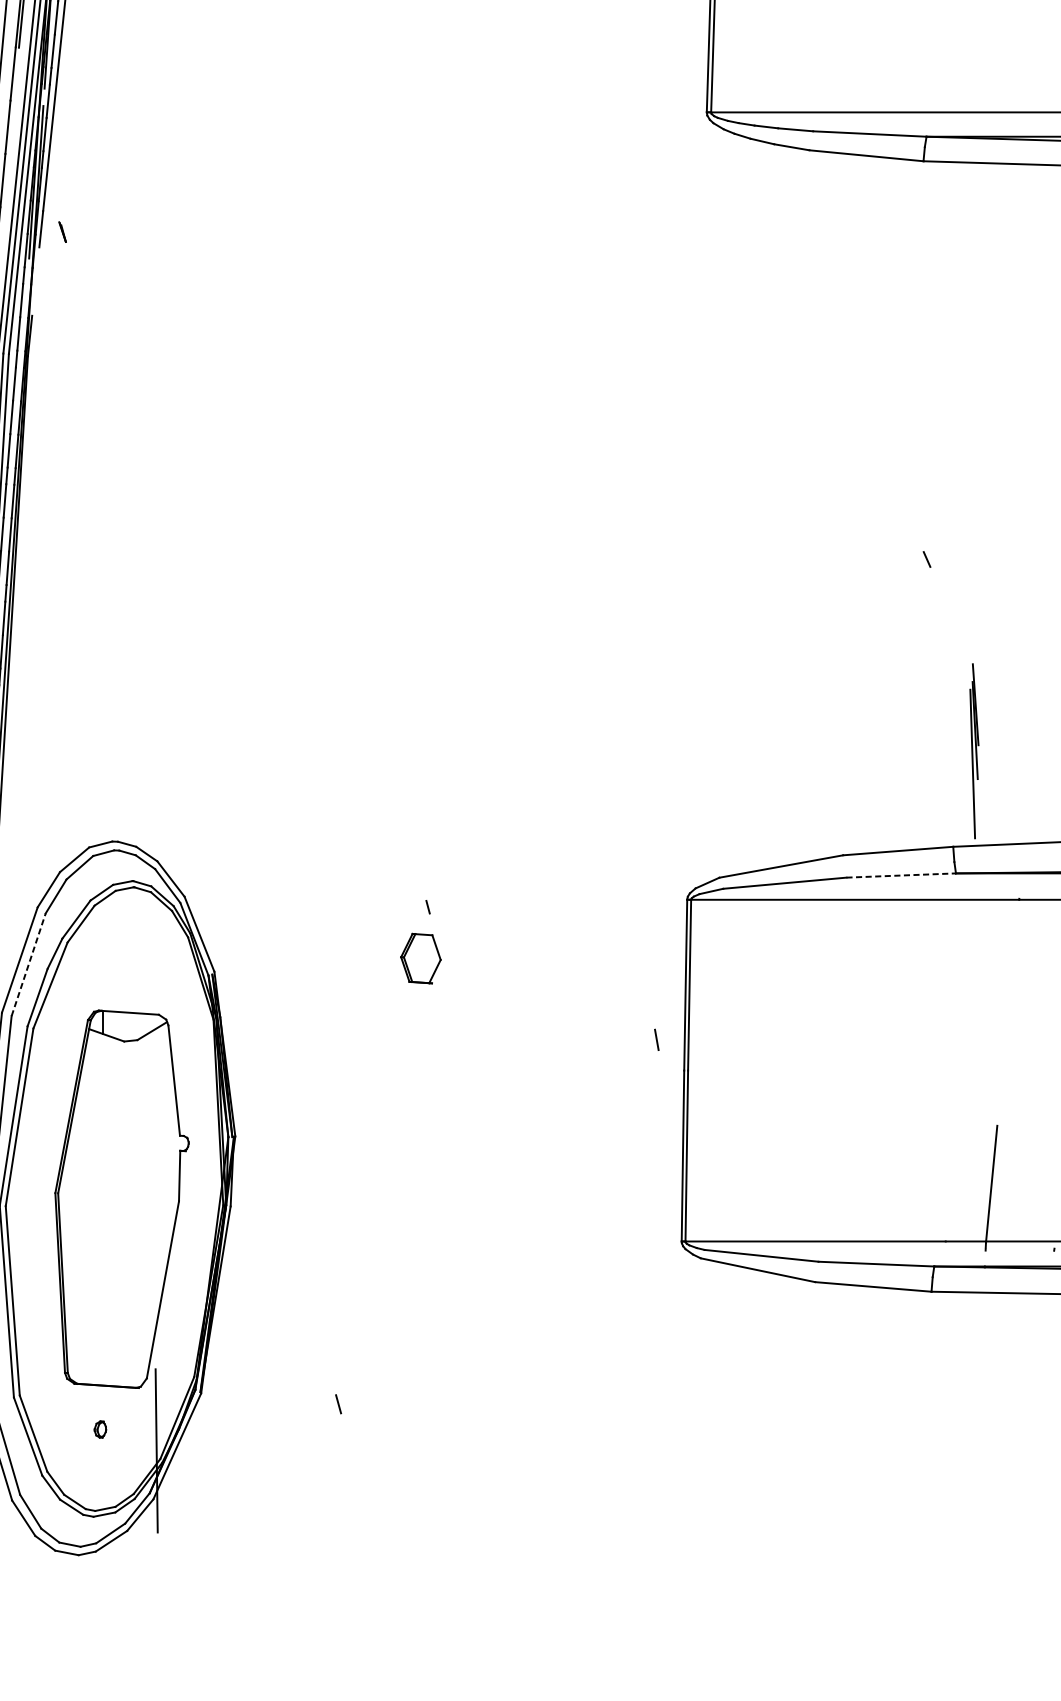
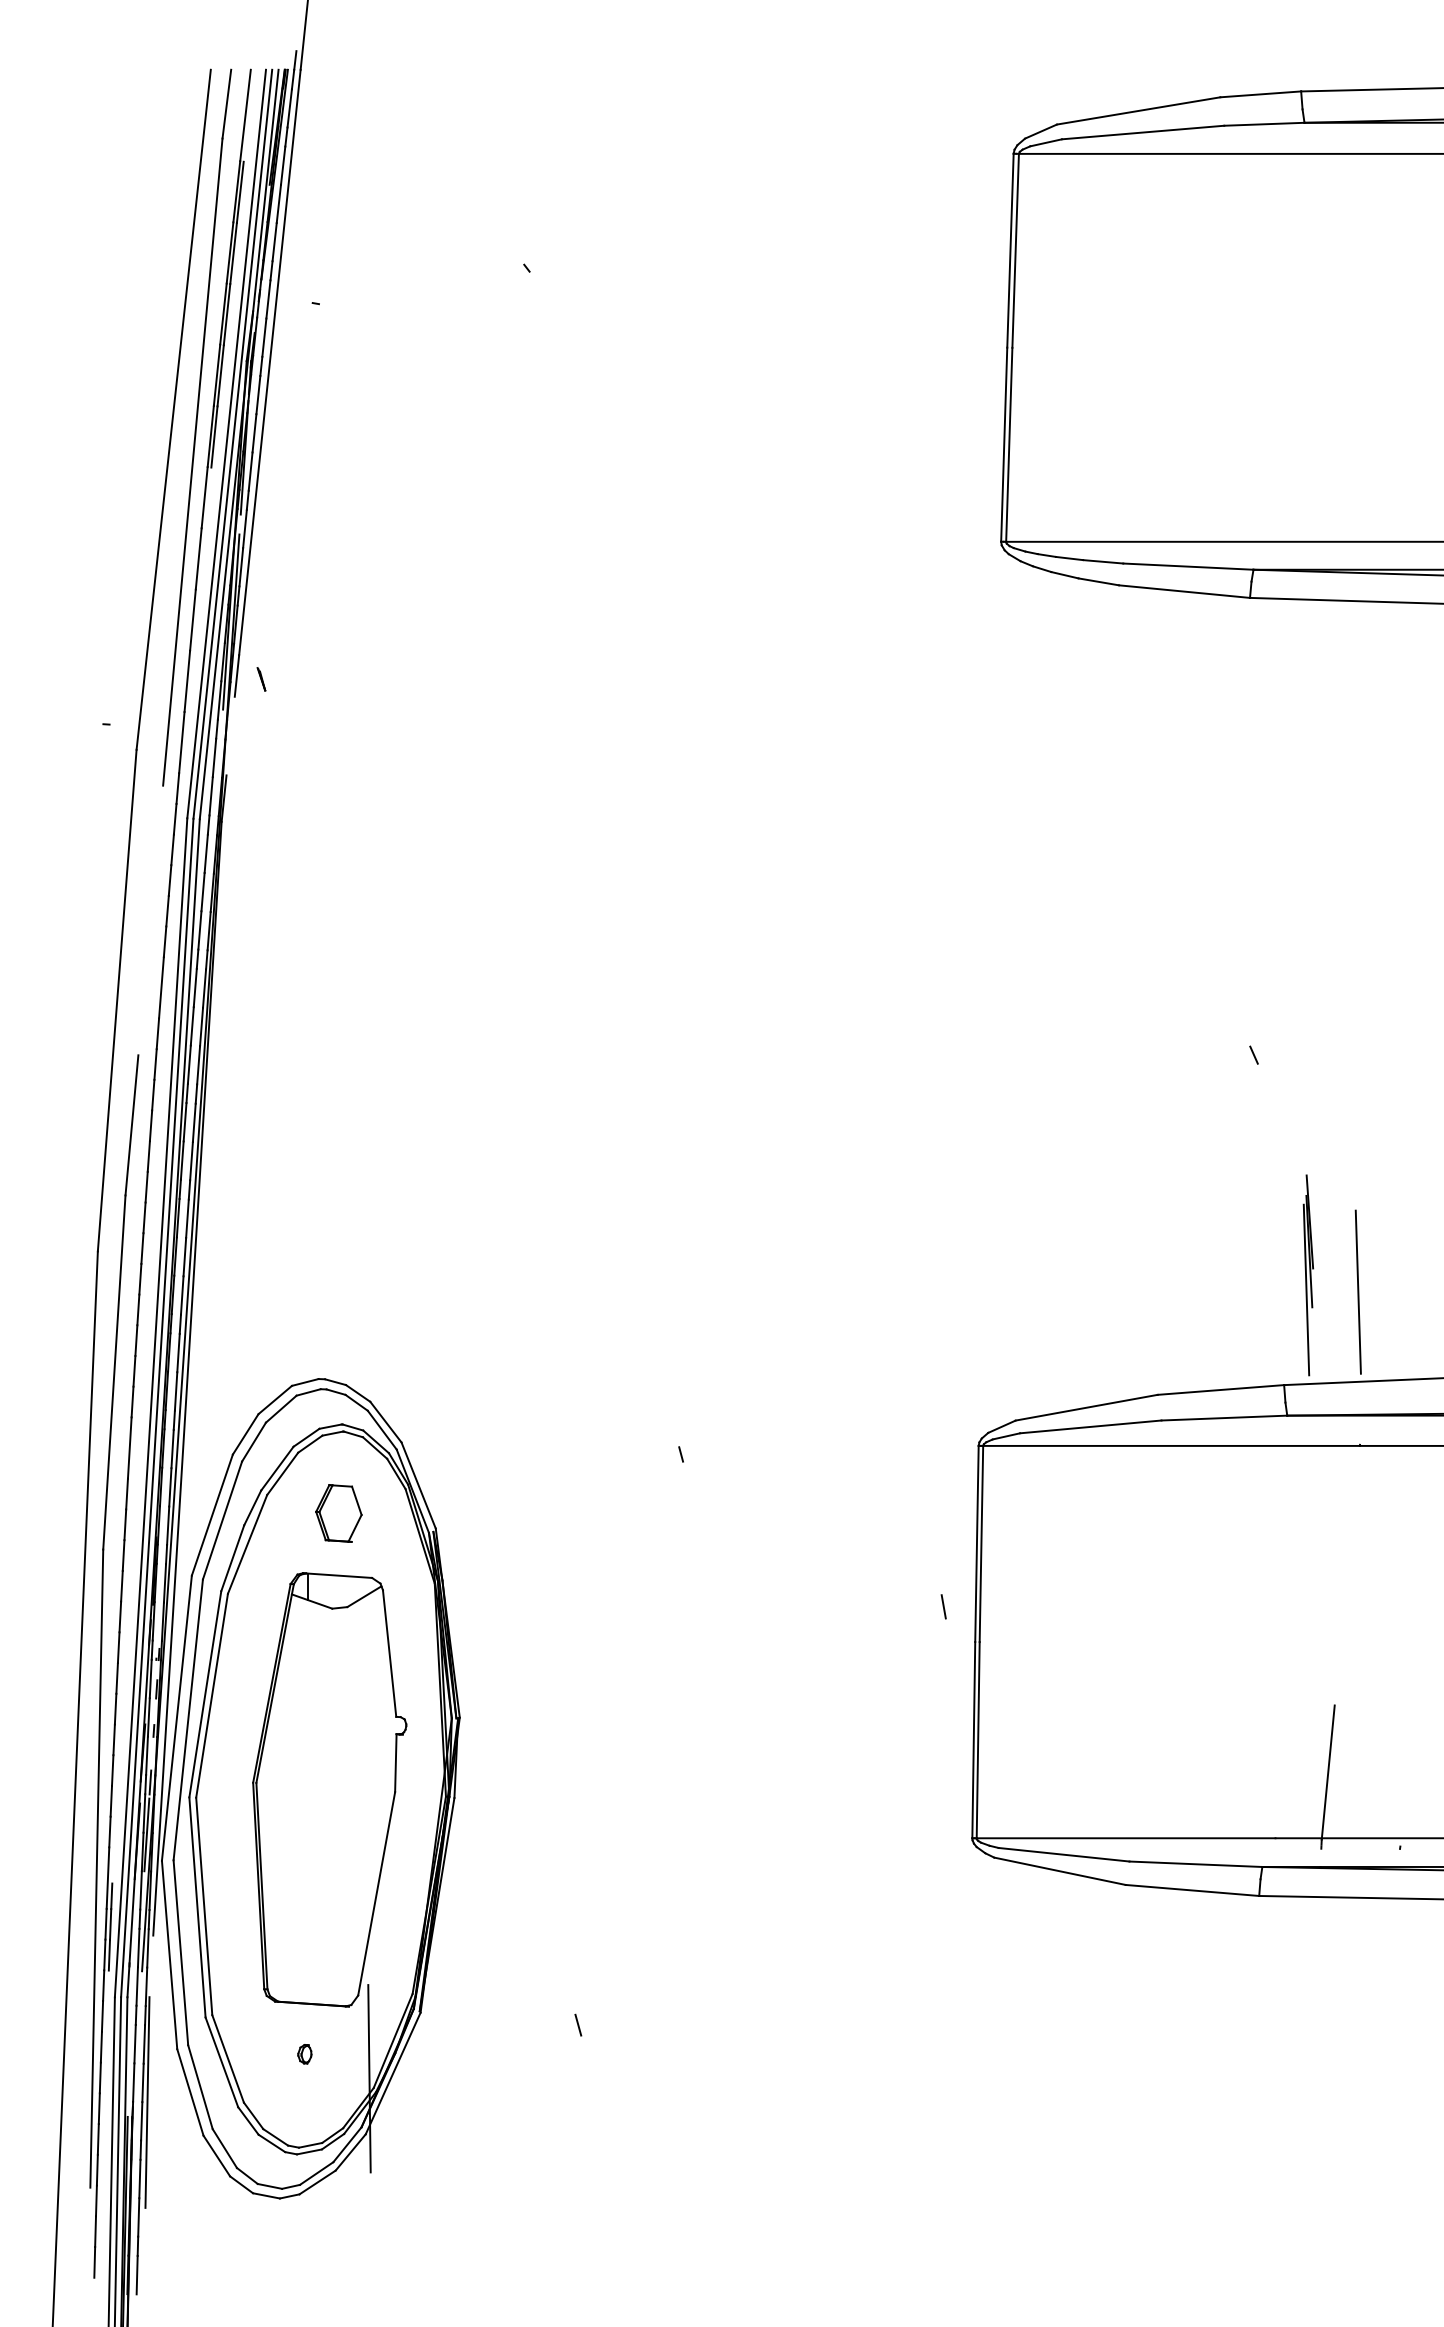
line: (1017, 765) -> (1357, 1291), added
line: (901, 875) -> (1224, 1418), dashed -> solid
part: (420, 958) -> (338, 1513), moved
line: (28, 964) -> (222, 1520), dashed -> solid

